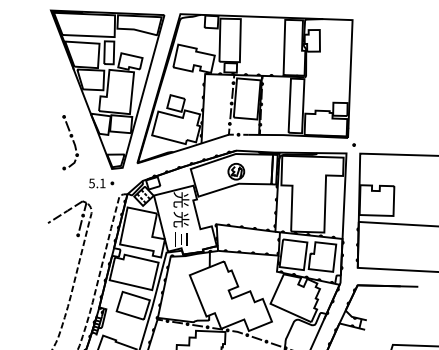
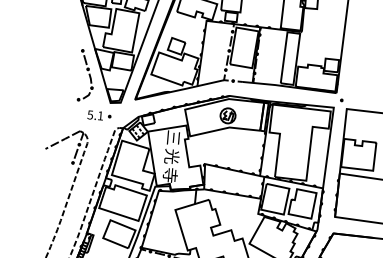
part: (70, 142) -> (86, 75), moved
text: (181, 199) -> (173, 137), 光 -> 三
text: (181, 239) -> (170, 175), 三 -> 寺

